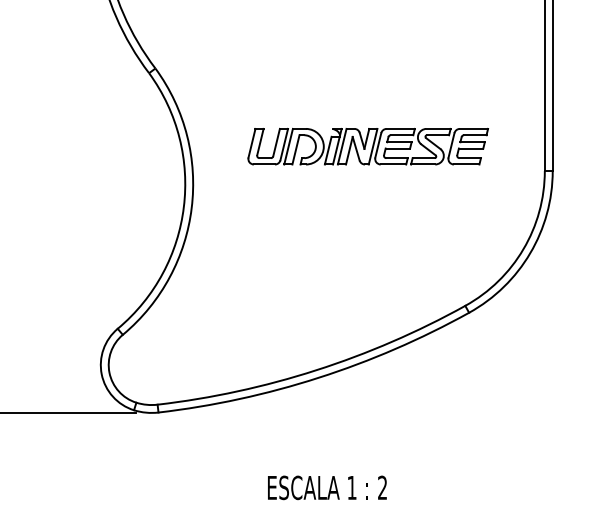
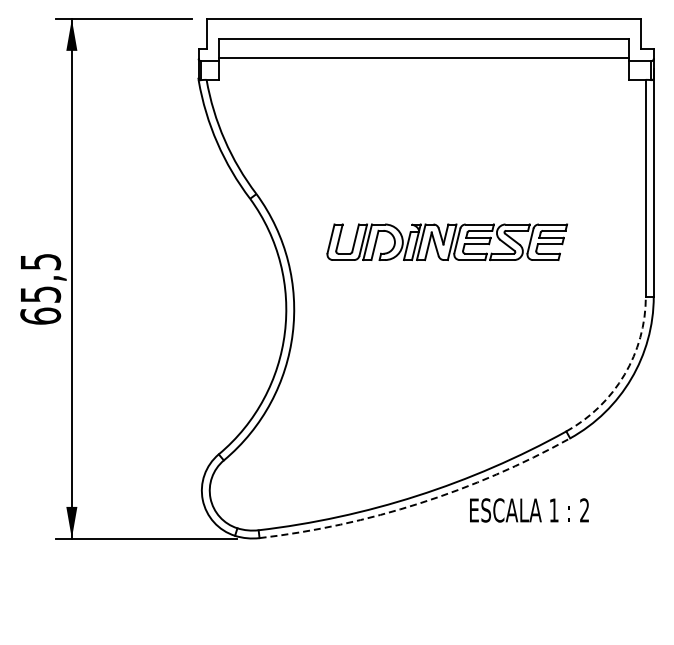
part: (367, 145) -> (446, 241), moved
arc: (523, 248) -> (624, 374), solid -> dashed
arc: (318, 377) -> (419, 503), solid -> dashed
text: (327, 487) -> (529, 510), moved

